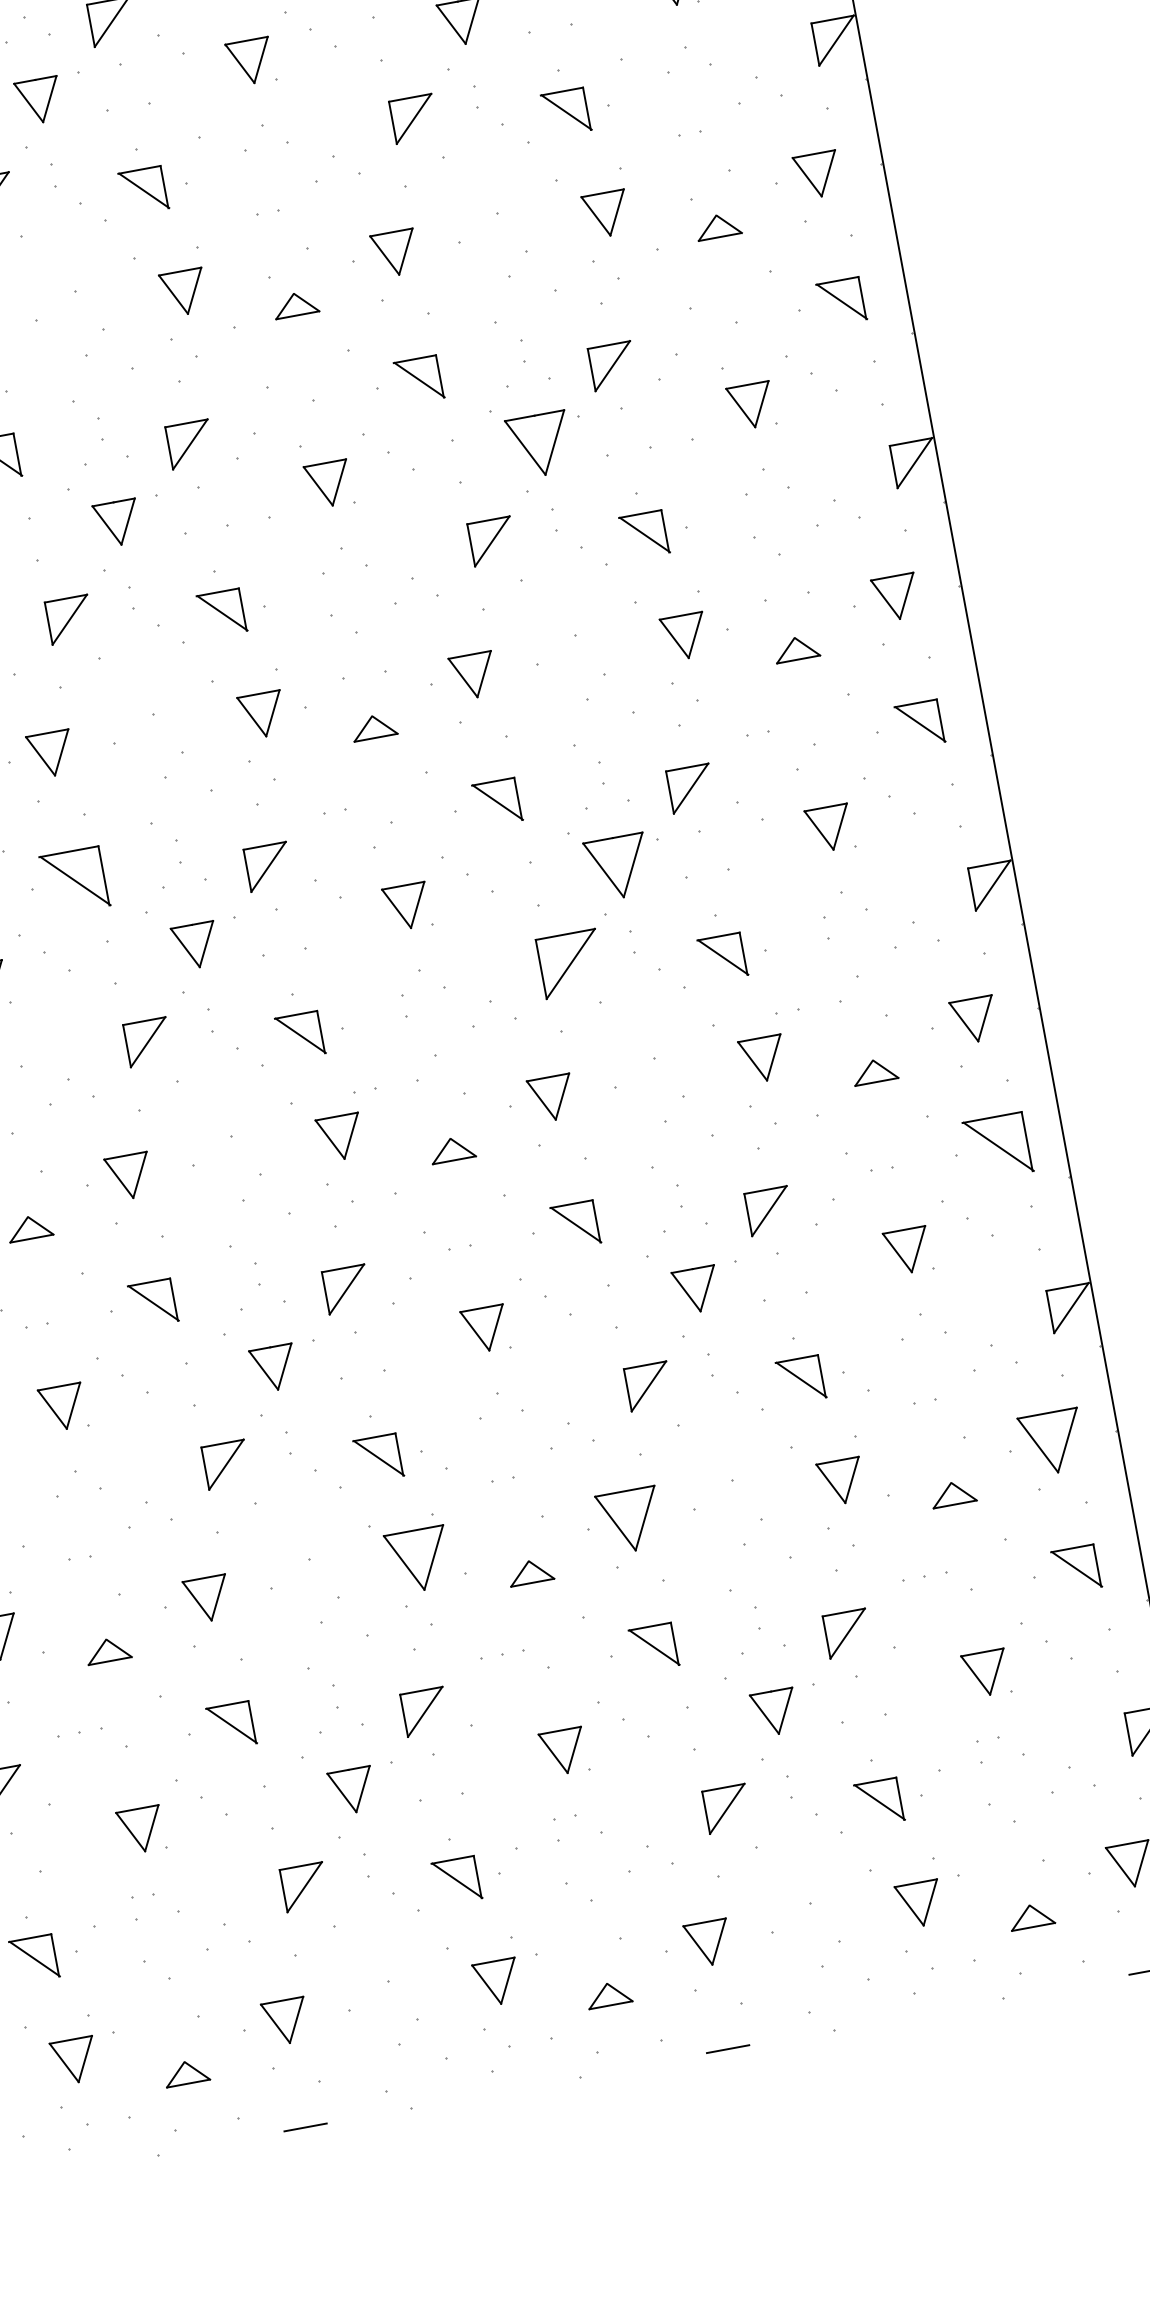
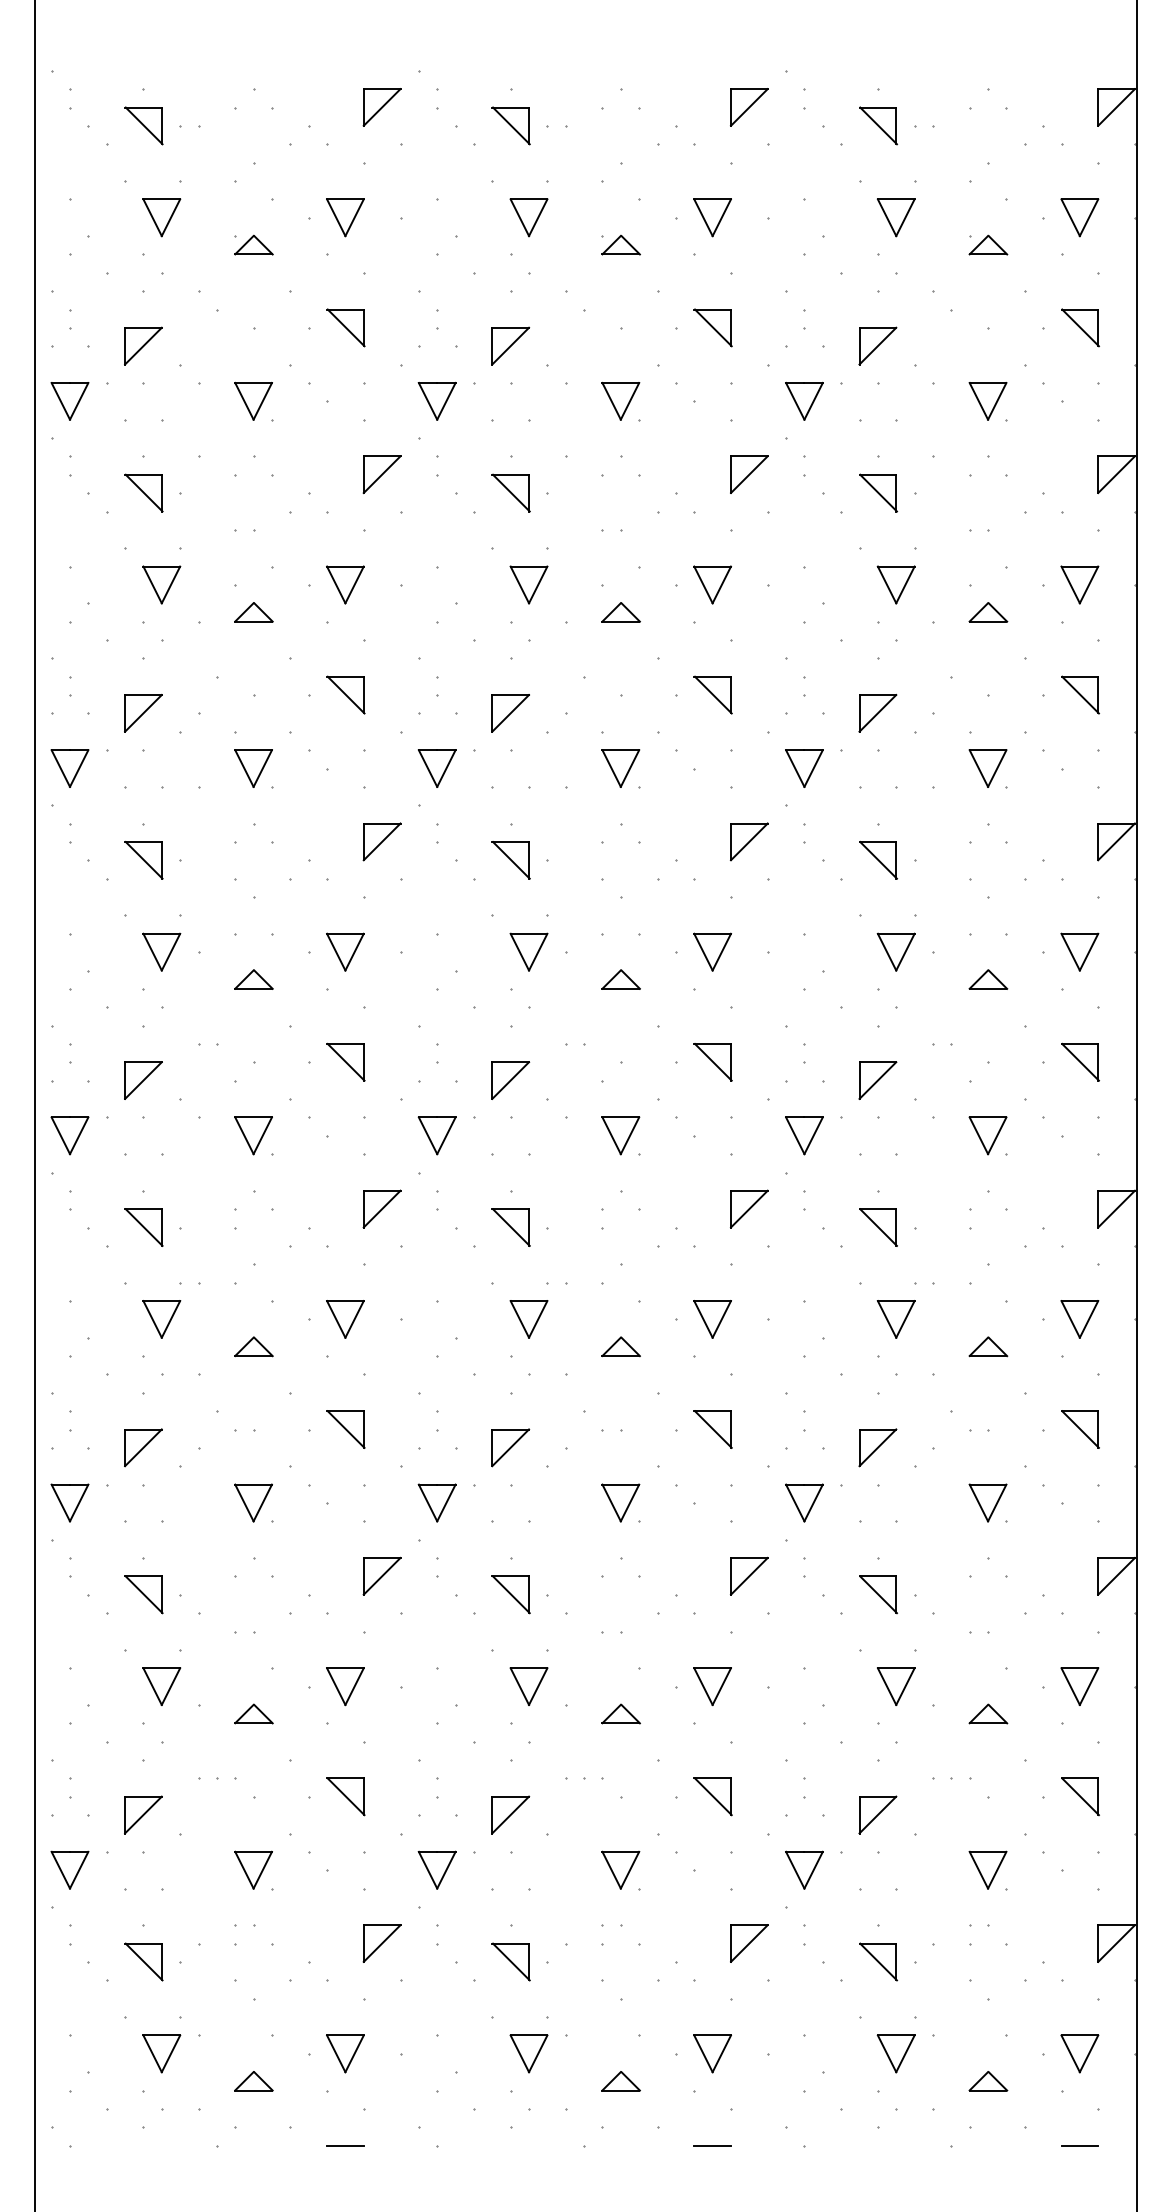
part: (540, 445) -> (804, 768), size x0.71
part: (618, 867) -> (804, 1135), size x0.71
part: (74, 880) -> (345, 1061), size x0.71
part: (569, 963) -> (748, 1208), size x0.71
part: (998, 1146) -> (1080, 1429), size x0.71
part: (1052, 1442) -> (1079, 1686), size x0.71
part: (630, 1520) -> (712, 1686), size x0.71
part: (418, 1560) -> (528, 1686), size x0.71

